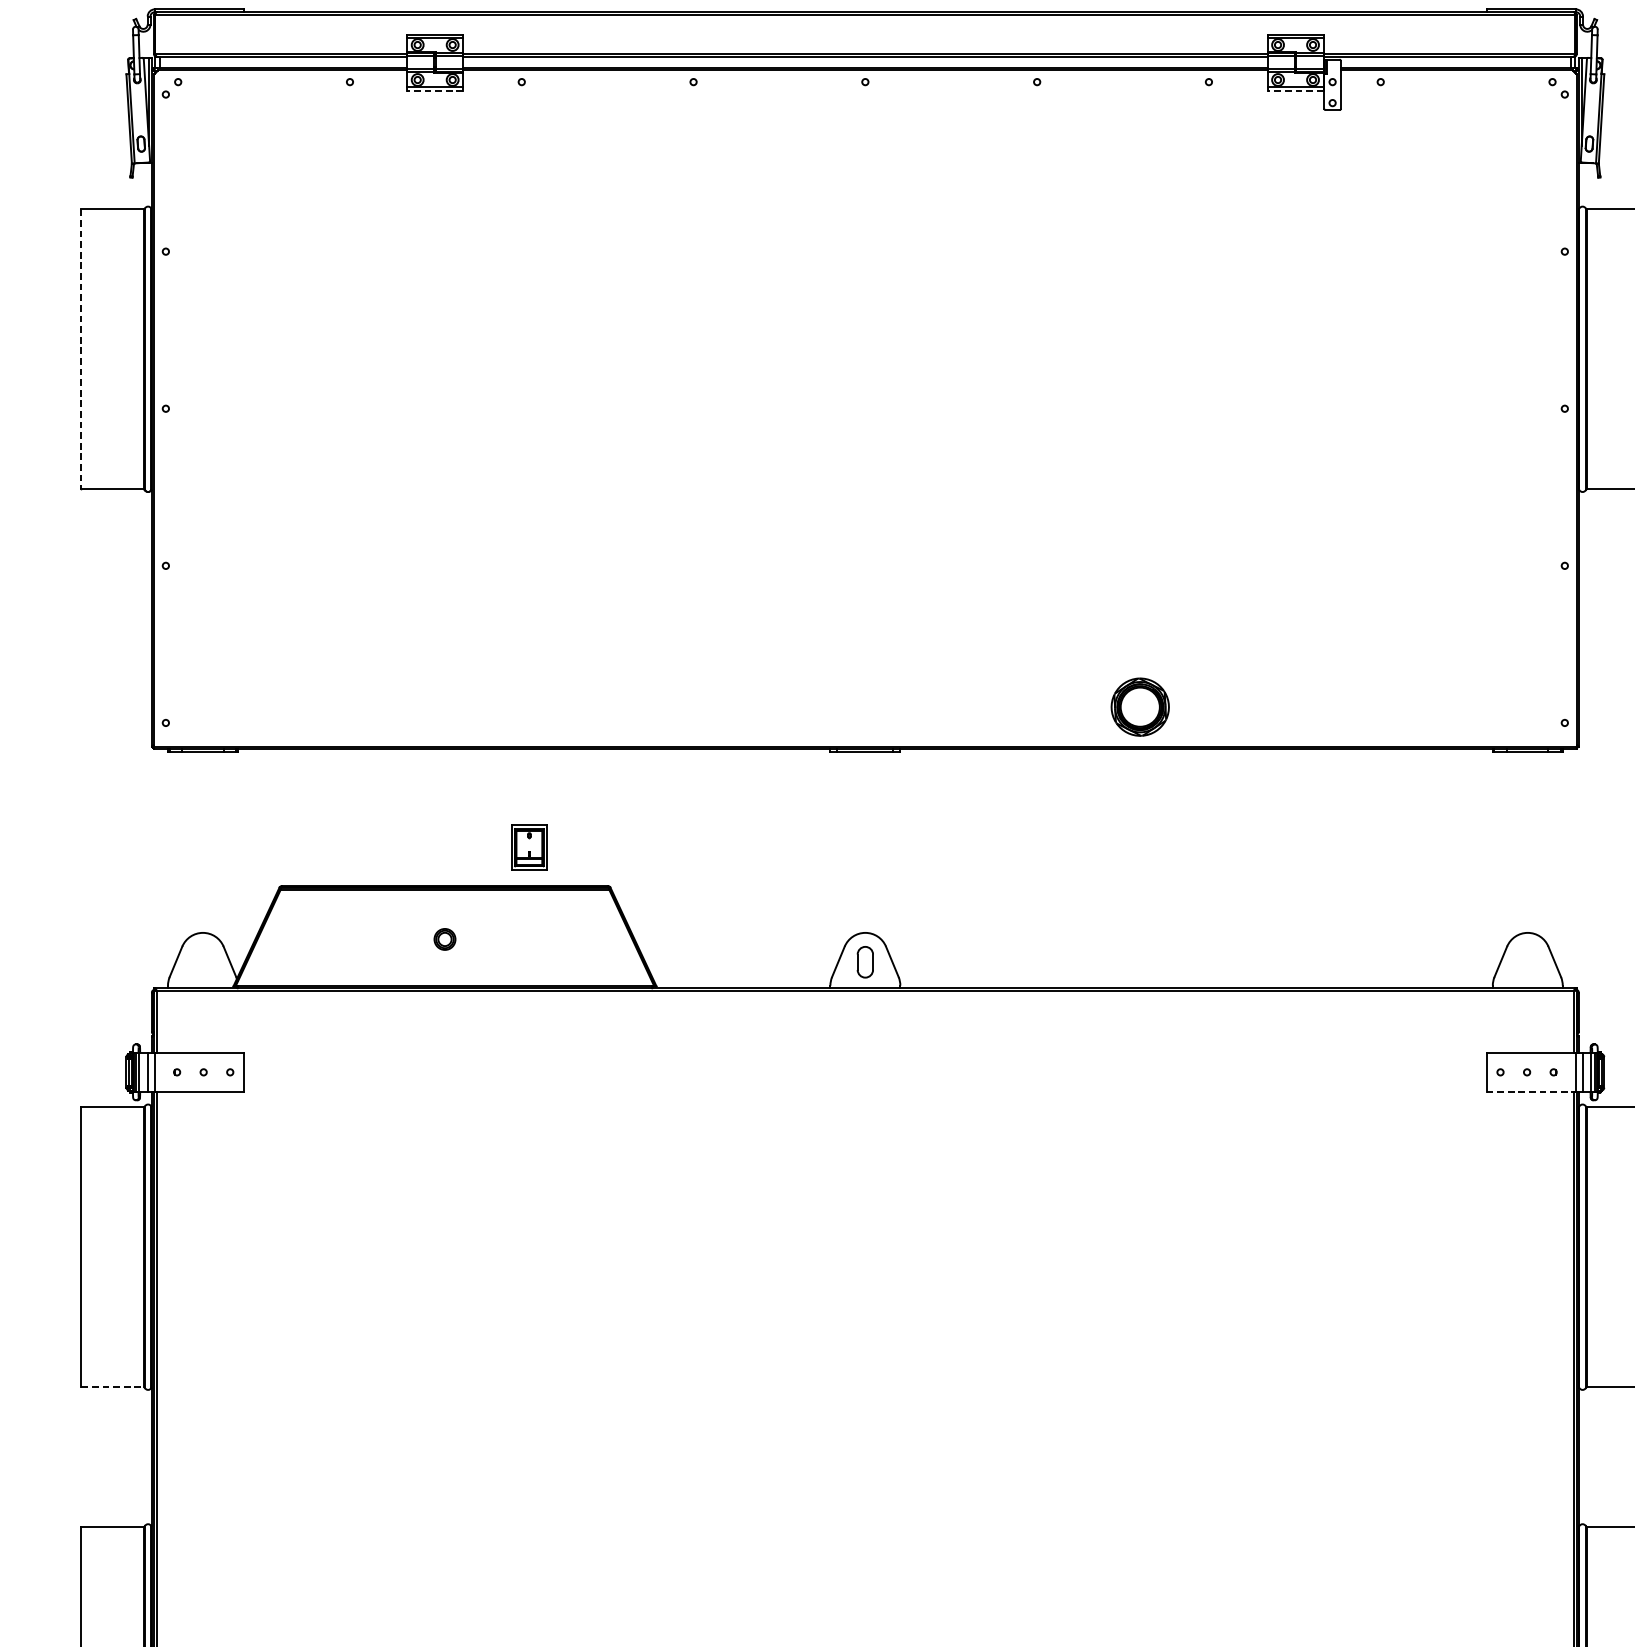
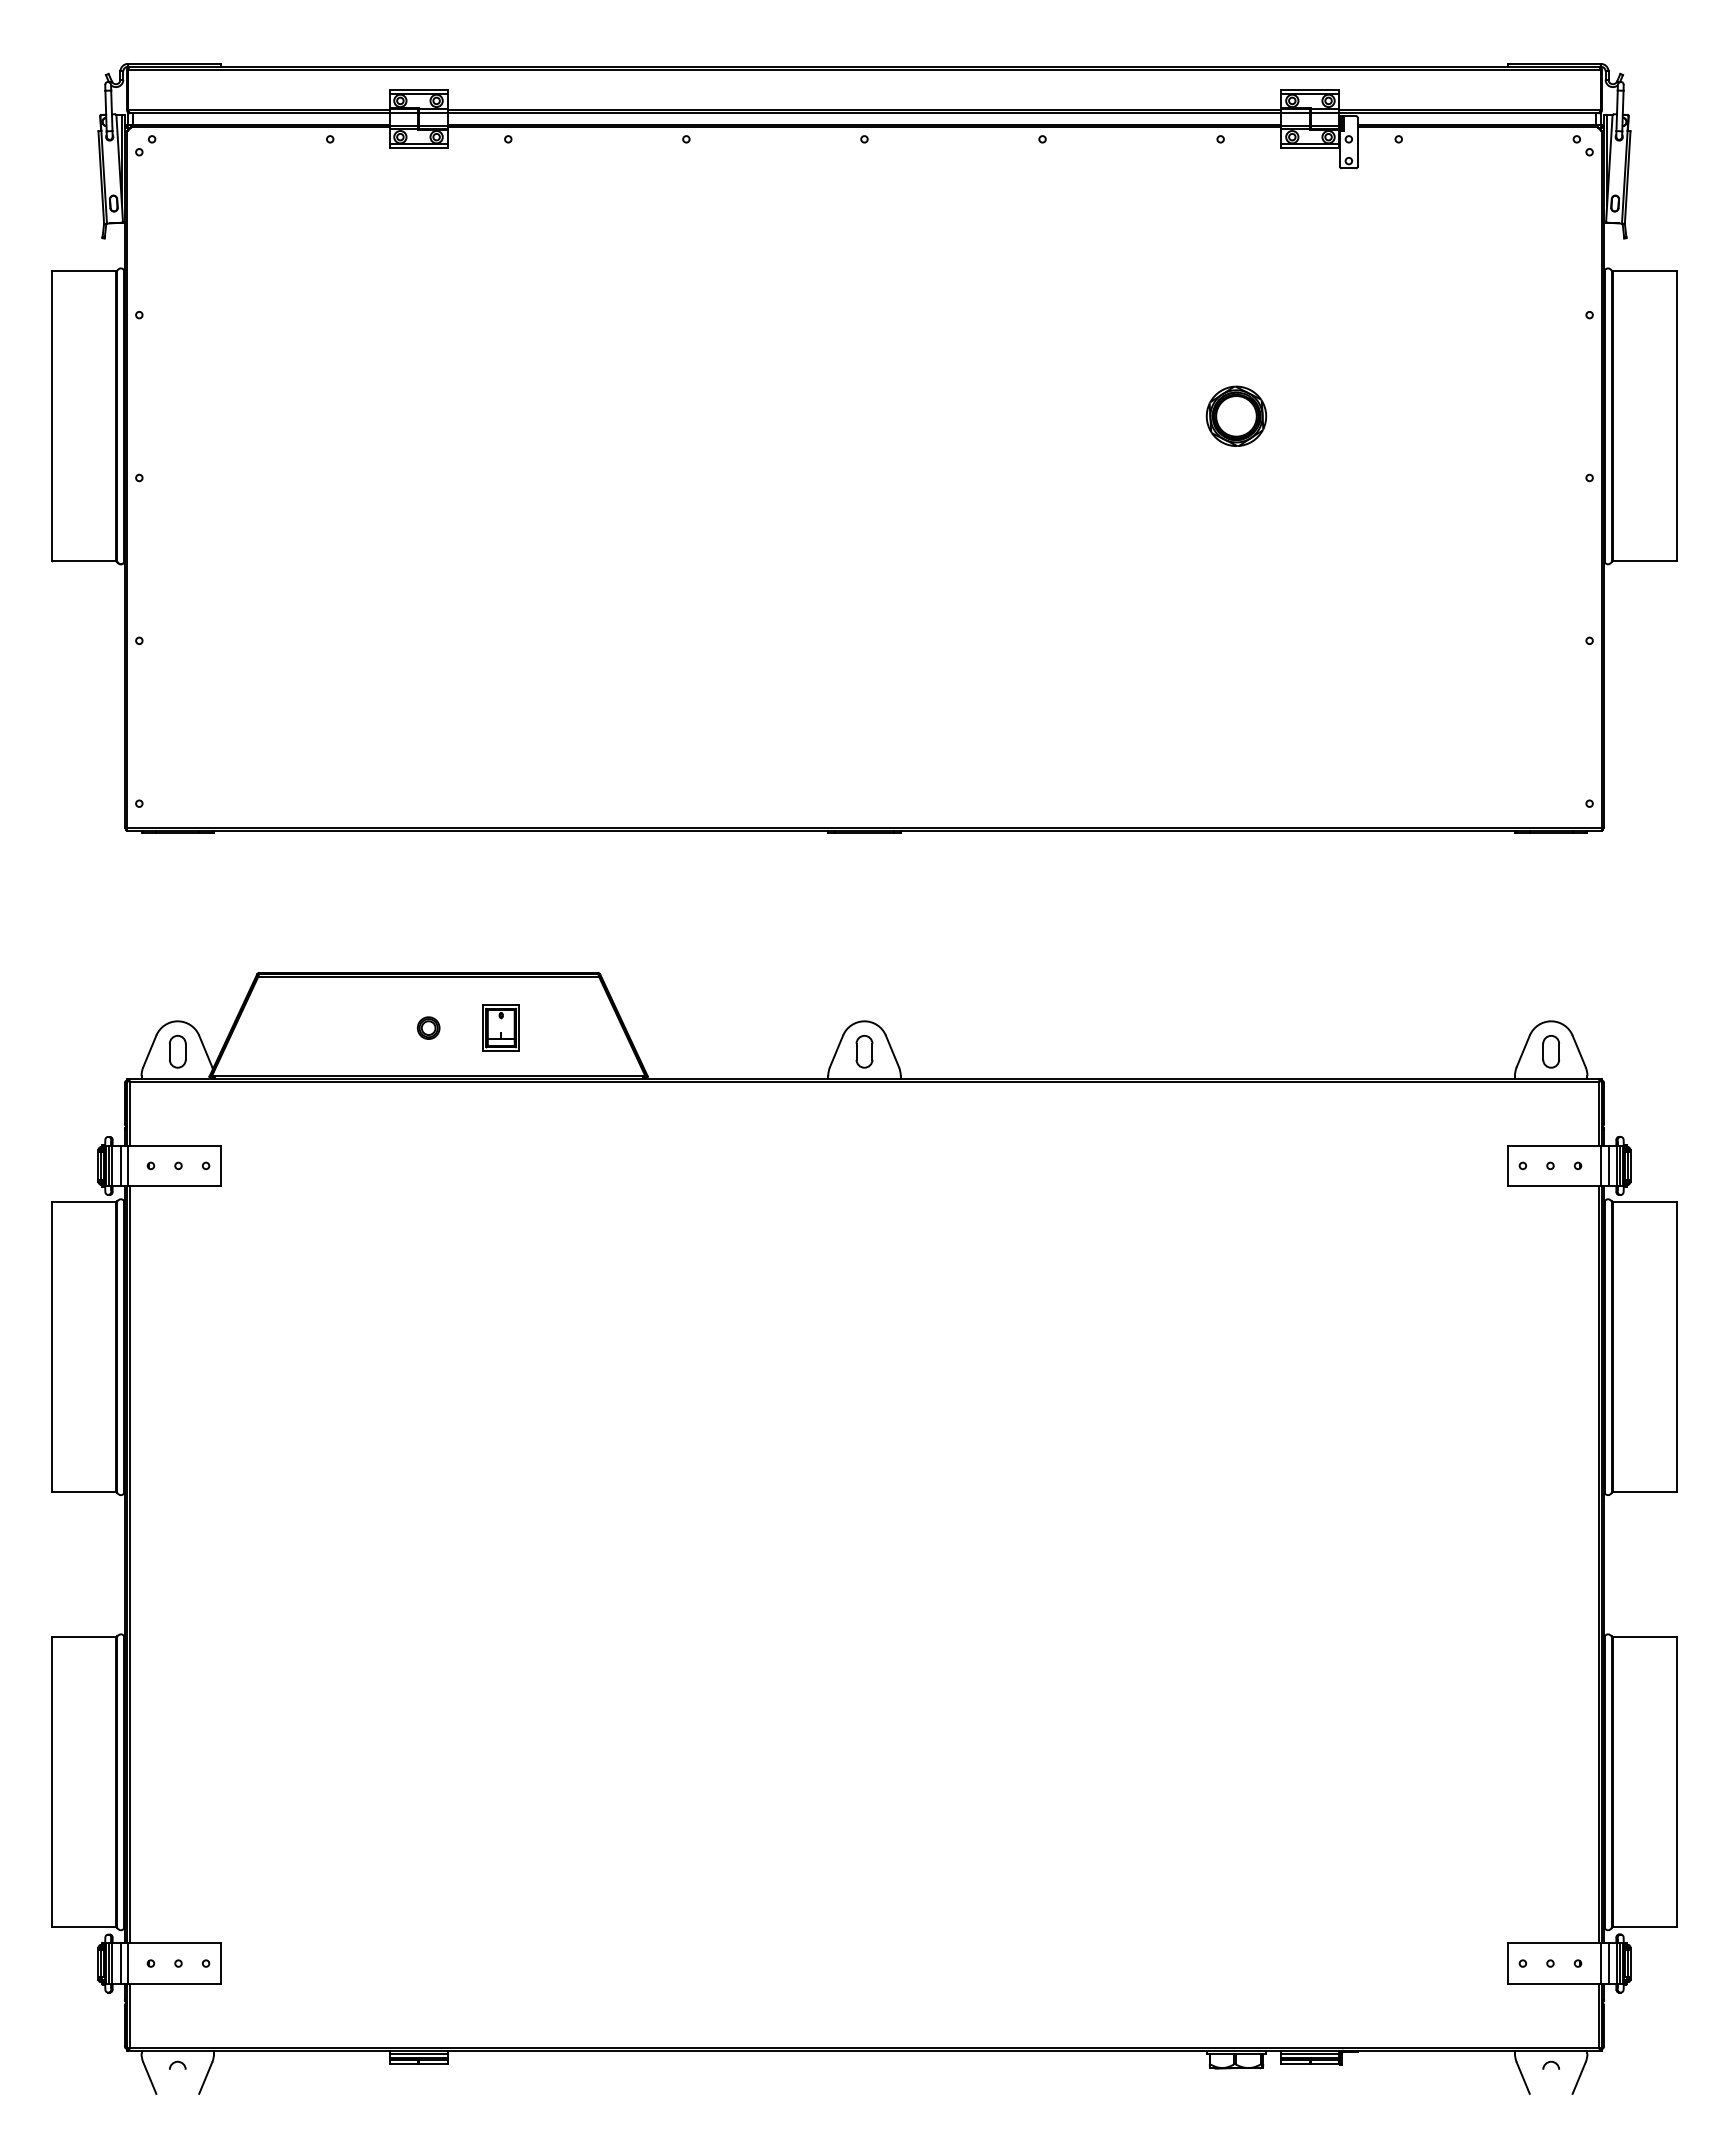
line: (435, 90) -> (418, 148), dashed -> solid
line: (1294, 90) -> (1309, 148), dashed -> solid
line: (81, 349) -> (51, 416), dashed -> solid
part: (1140, 706) -> (1236, 415), moved
part: (528, 847) -> (500, 1027), moved
part: (202, 961) -> (177, 1051), added
part: (1527, 961) -> (1550, 1051), added
line: (1531, 1092) -> (1555, 1186), dashed -> solid
line: (112, 1387) -> (84, 1492), dashed -> solid

